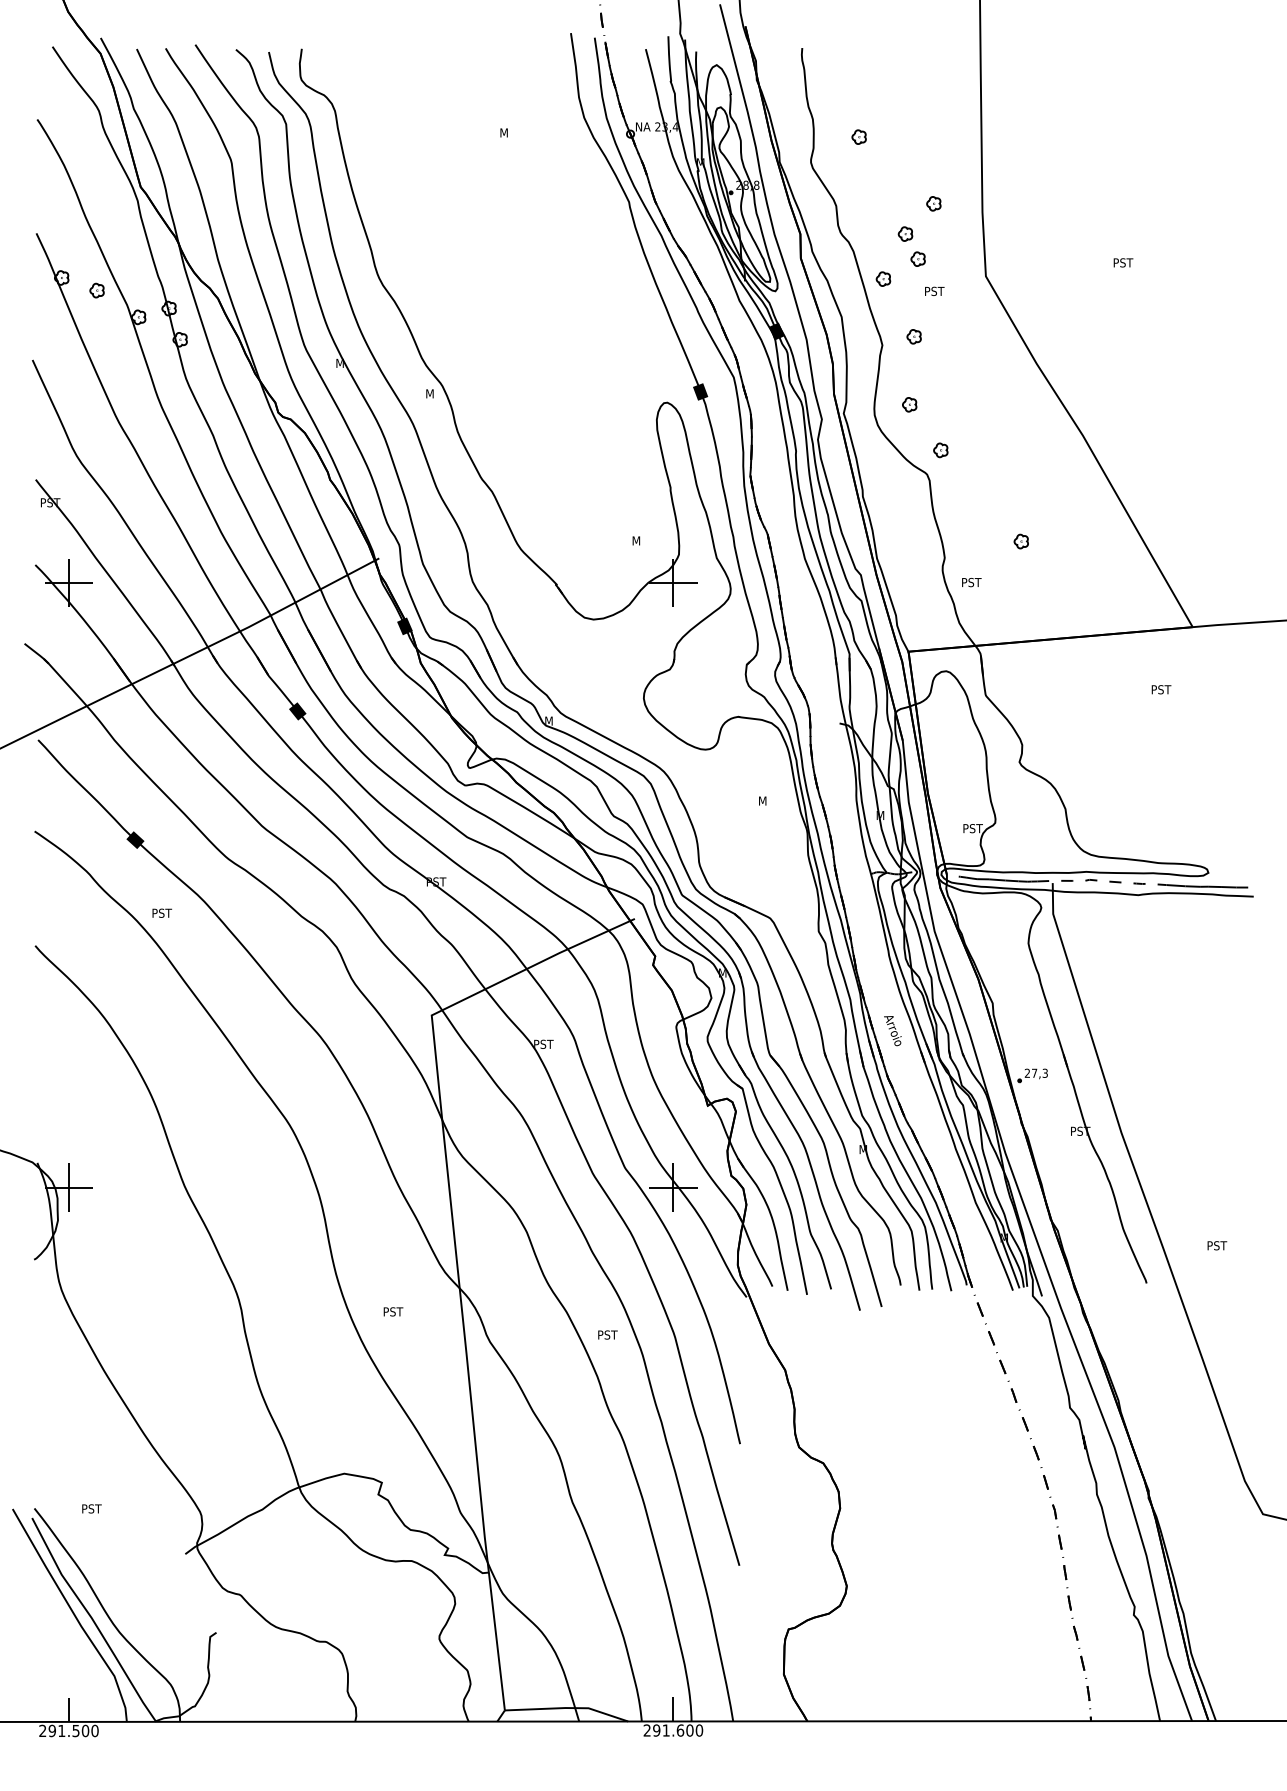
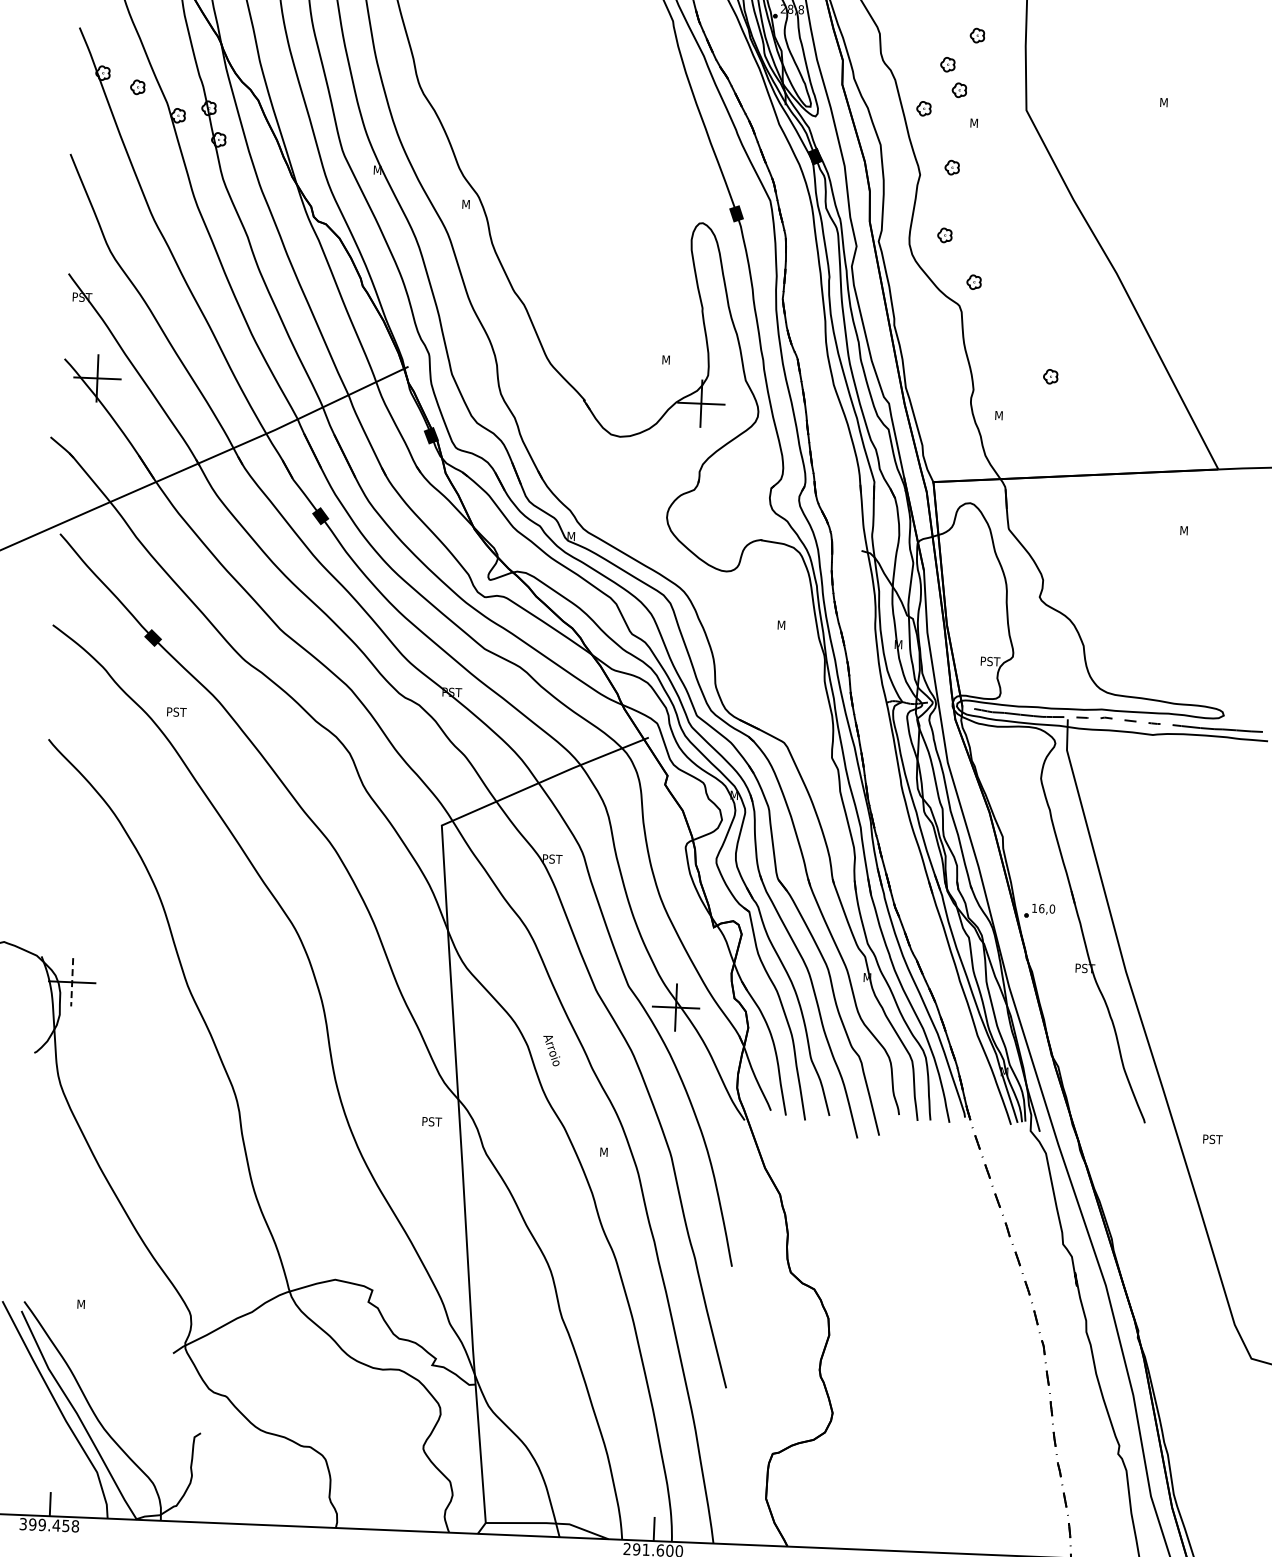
text: (1123, 262) -> (1164, 102), PST -> M
text: (934, 290) -> (974, 122), PST -> M
text: (971, 582) -> (999, 415), PST -> M
text: (1161, 689) -> (1184, 530), PST -> M
text: (892, 1031) -> (551, 1051), moved
text: (1036, 1072) -> (1043, 907), 27,3 -> 16,0
line: (68, 1188) -> (71, 983), solid -> dashed
text: (1217, 1245) -> (1213, 1139), moved
text: (393, 1311) -> (432, 1121), moved
text: (607, 1334) -> (604, 1151), PST -> M
text: (91, 1508) -> (81, 1303), PST -> M
text: (68, 1730) -> (48, 1524), 291.500 -> 399.458

